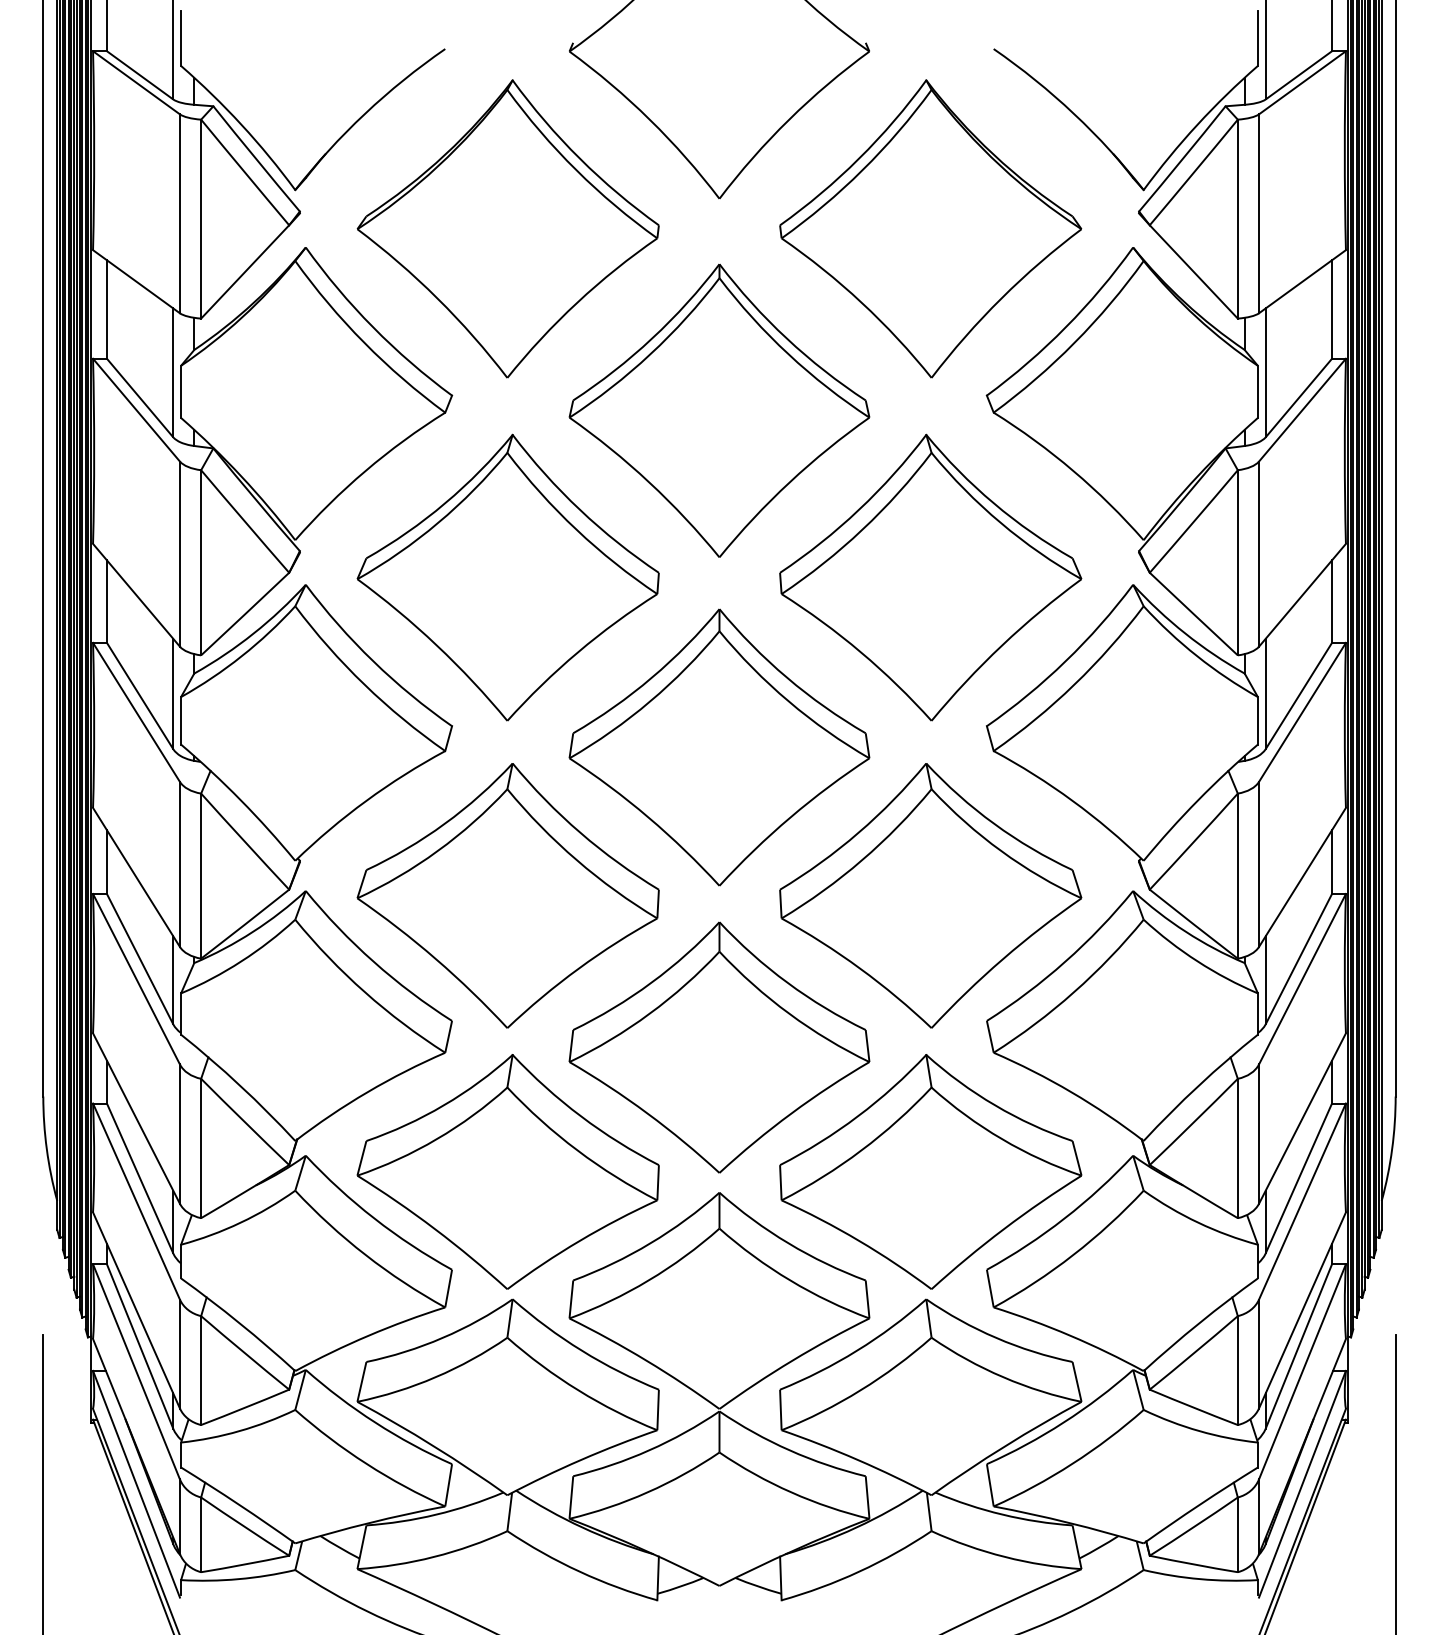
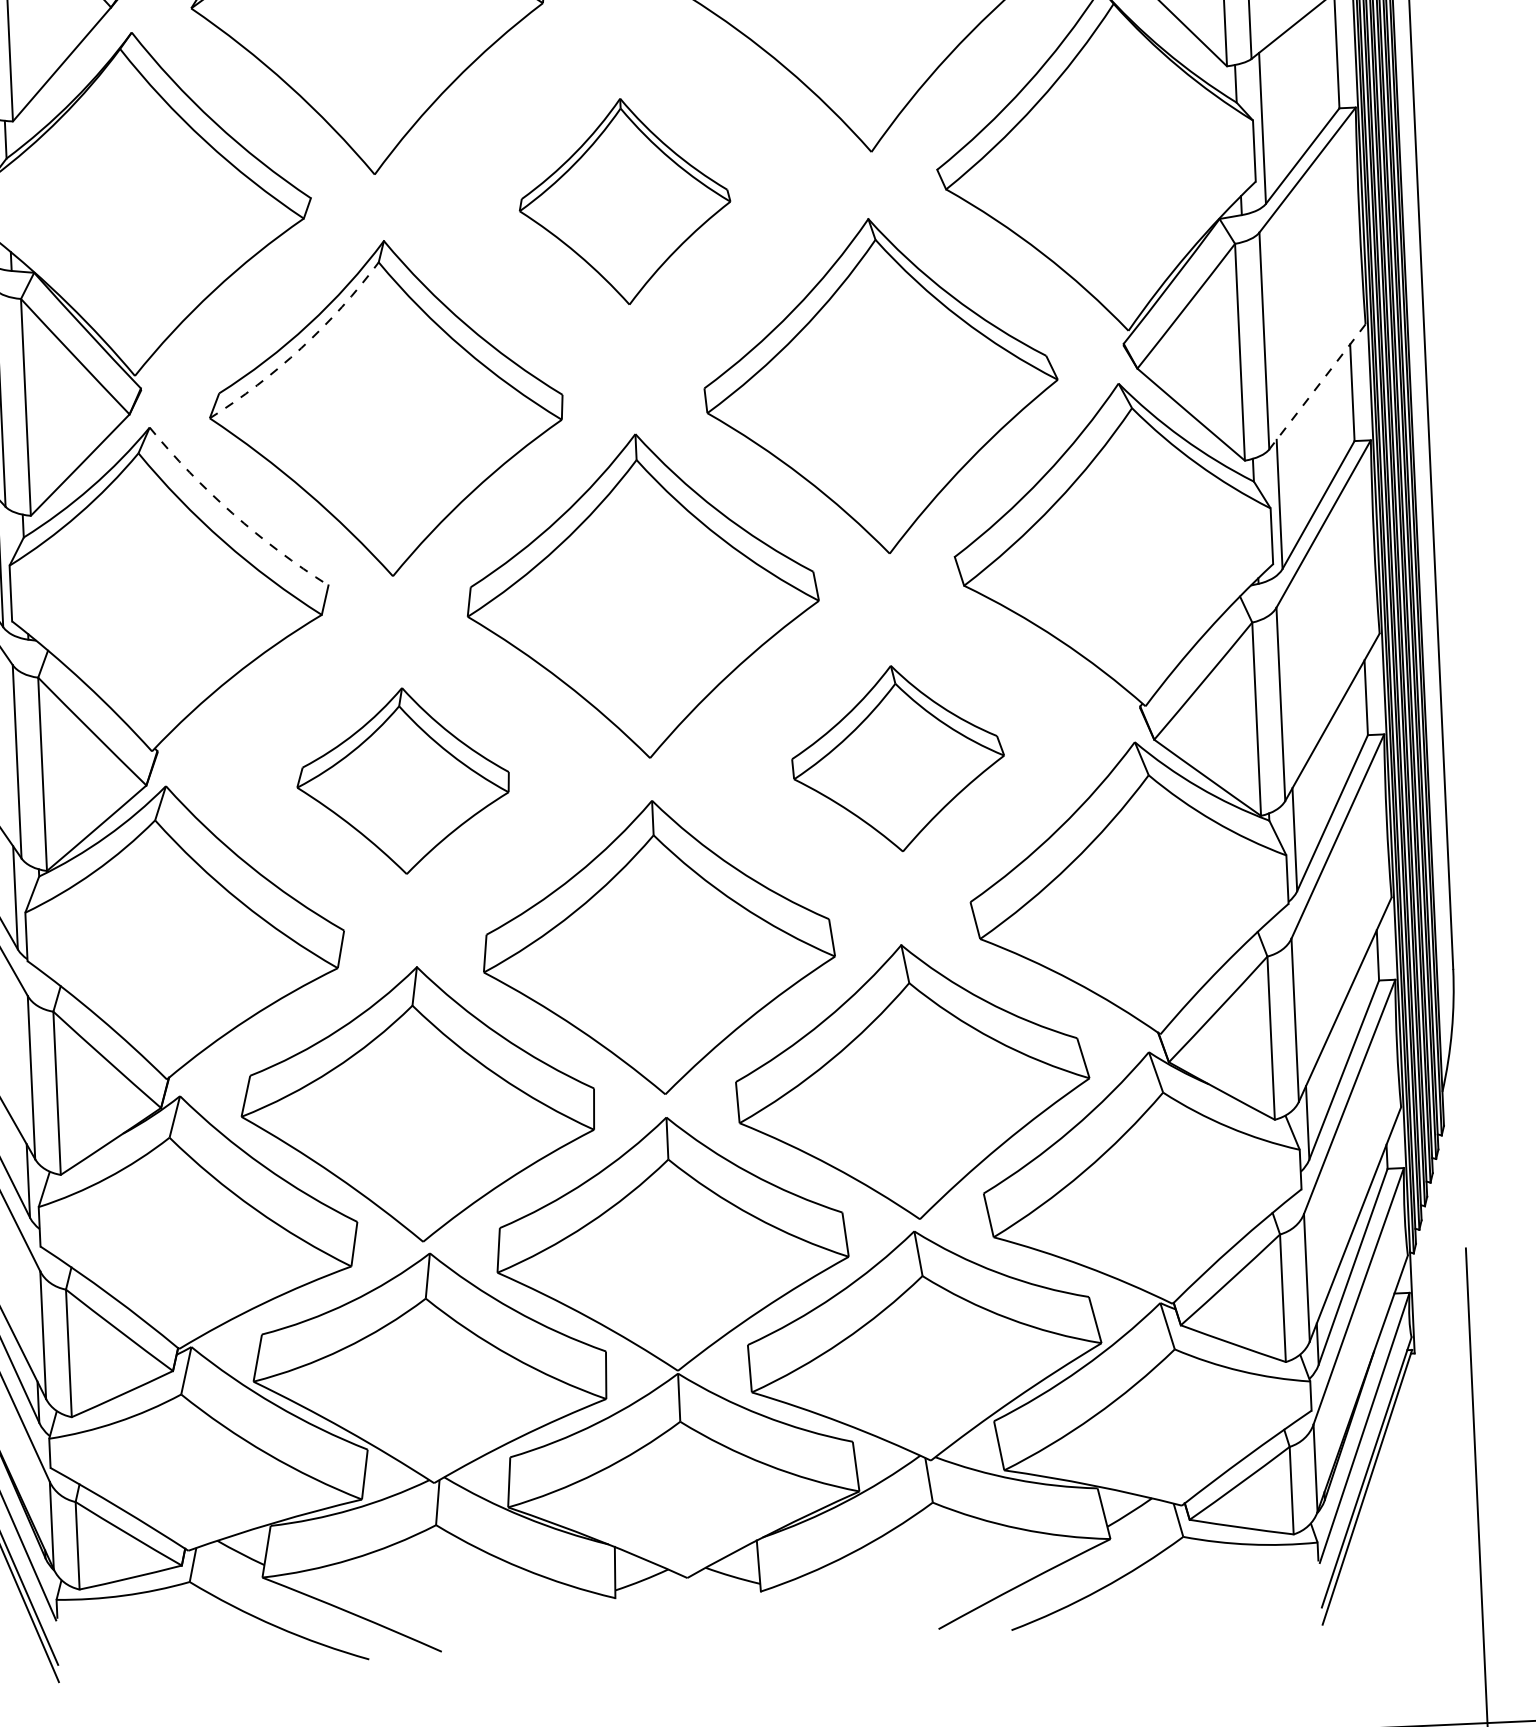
part: (719, 410) -> (624, 201), size x0.6
arc: (438, 522) -> (301, 347), solid -> dashed
line: (1302, 595) -> (1317, 387), solid -> dashed
arc: (373, 661) -> (233, 513), solid -> dashed
part: (507, 895) -> (402, 780), size x0.6
part: (930, 895) -> (897, 758), size x0.6

